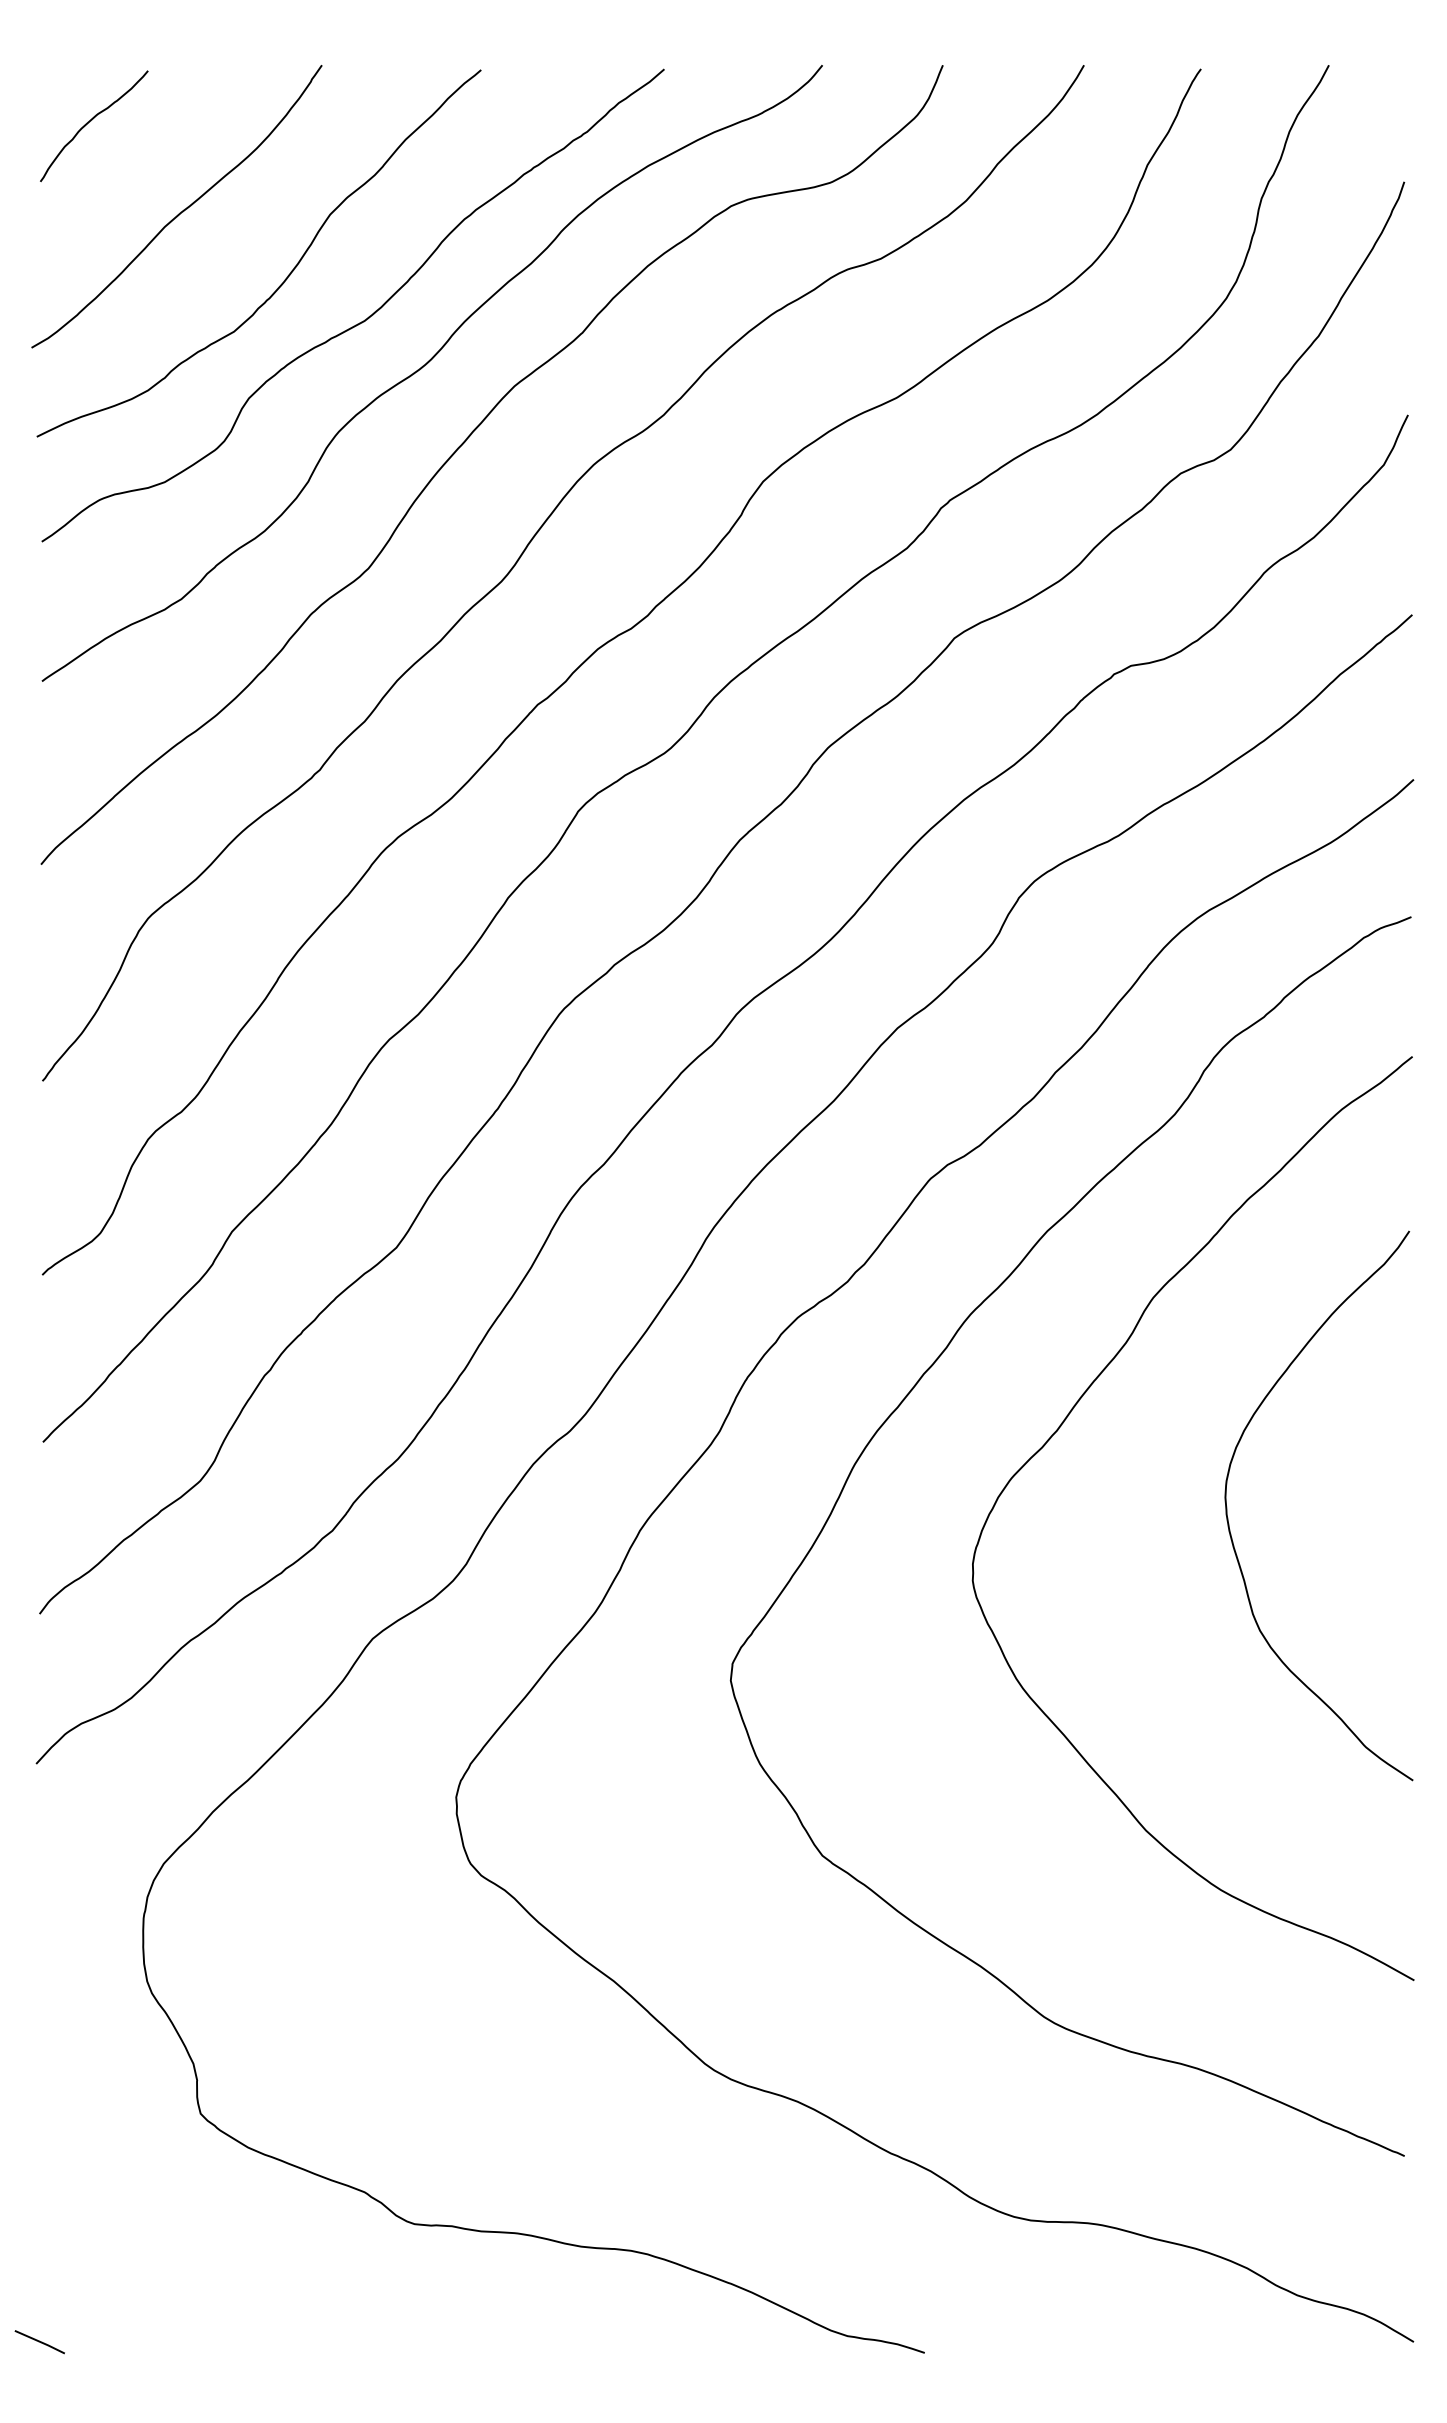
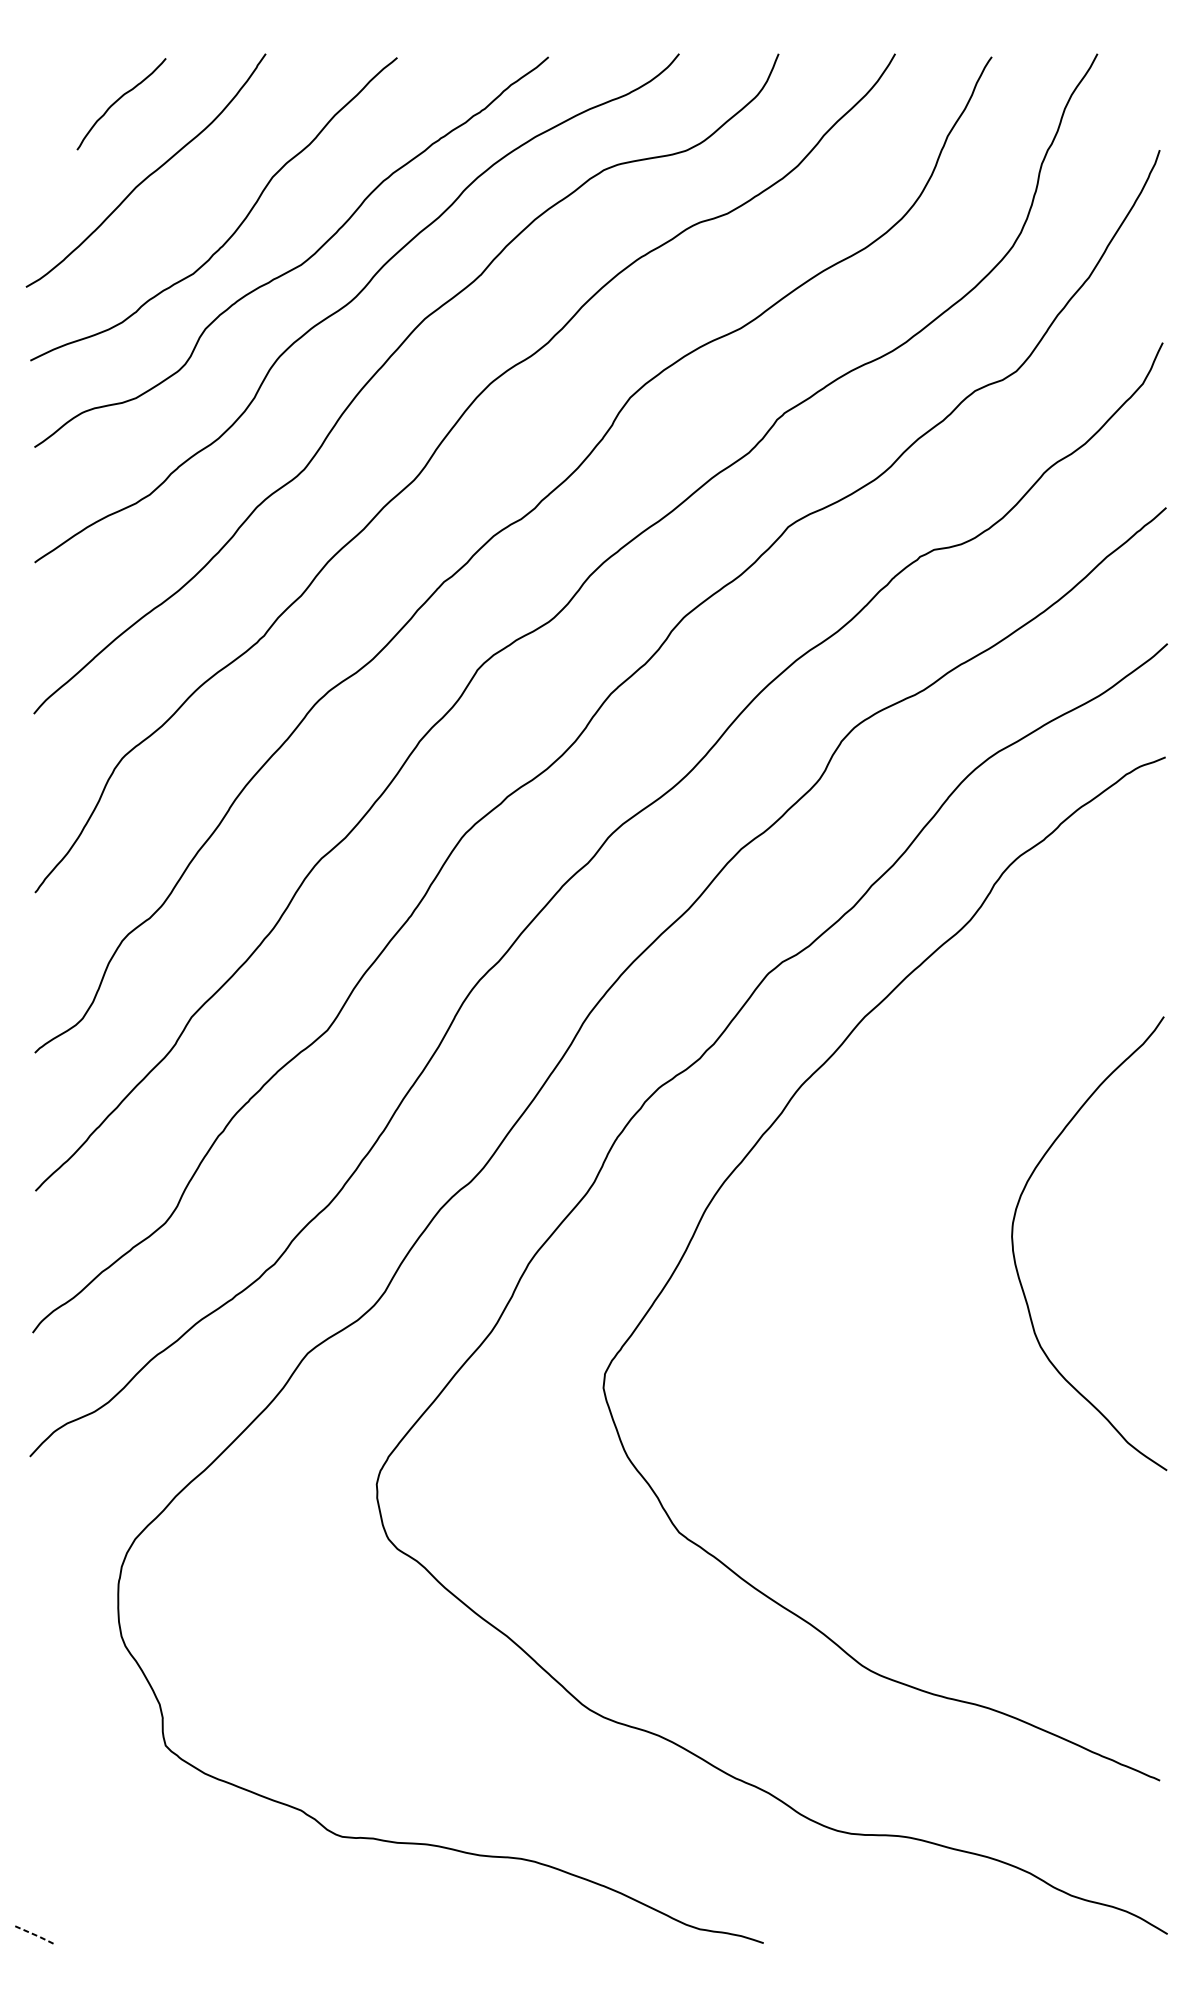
curve: (91, 121) -> (119, 100), moved
curve: (1064, 1422) -> (879, 1174), removed
line: (40, 2341) -> (33, 1933), solid -> dashed

